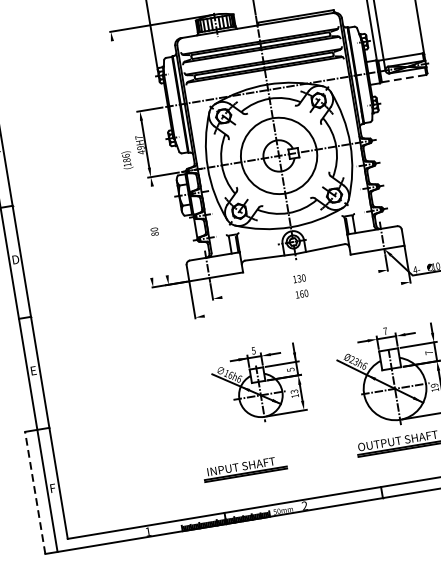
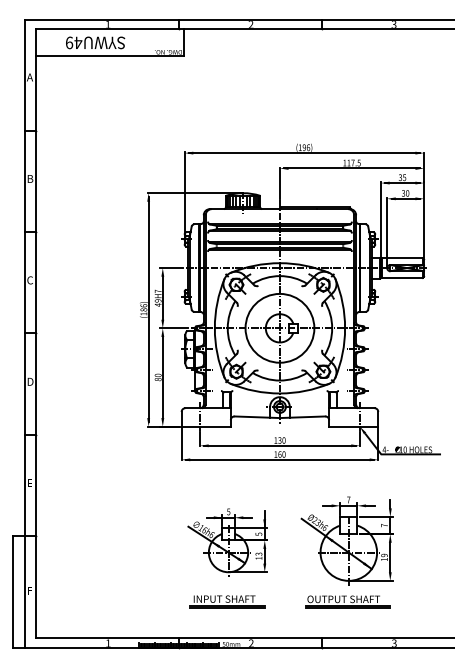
line: (405, 77) -> (403, 277), dashed -> solid
line: (131, 159) -> (148, 309), added
line: (159, 231) -> (162, 377), added
line: (299, 284) -> (279, 445), added
line: (302, 299) -> (279, 459), added
part: (257, 384) -> (227, 542), moved
part: (244, 468) -> (227, 601), moved
line: (35, 493) -> (13, 592), dashed -> solid

